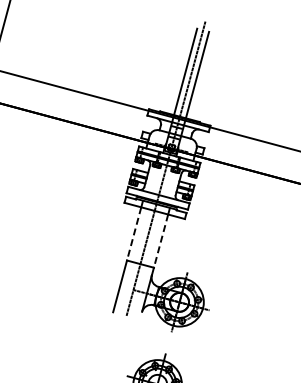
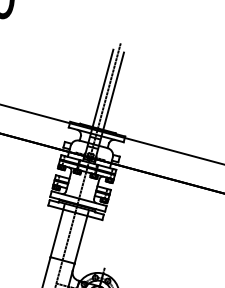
line: (134, 234) -> (57, 233), dashed -> solid
line: (160, 241) -> (80, 240), dashed -> solid

